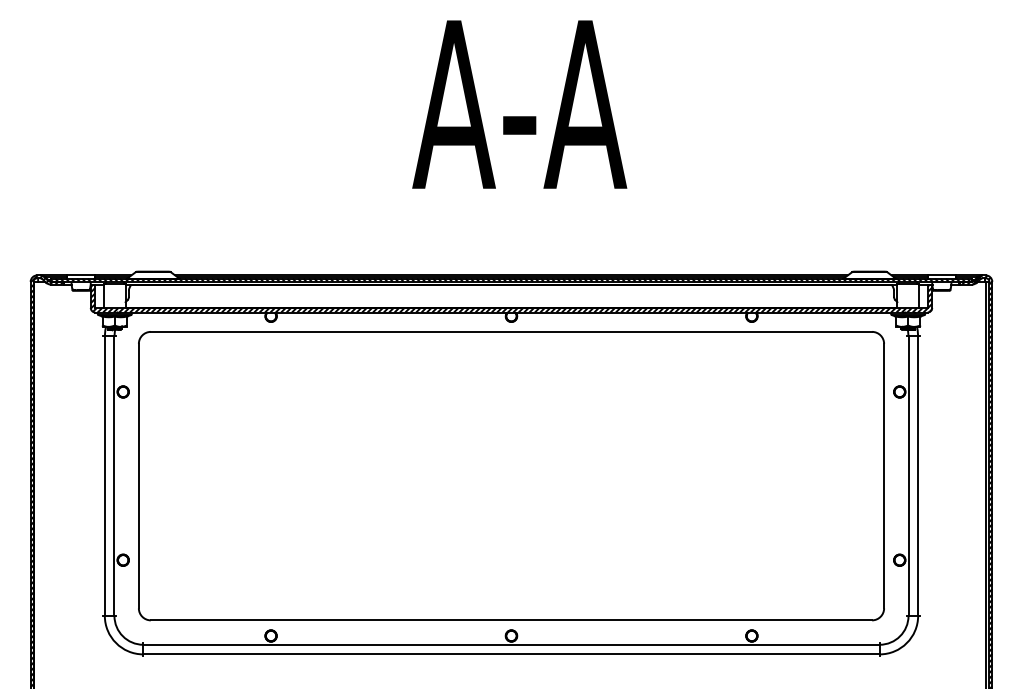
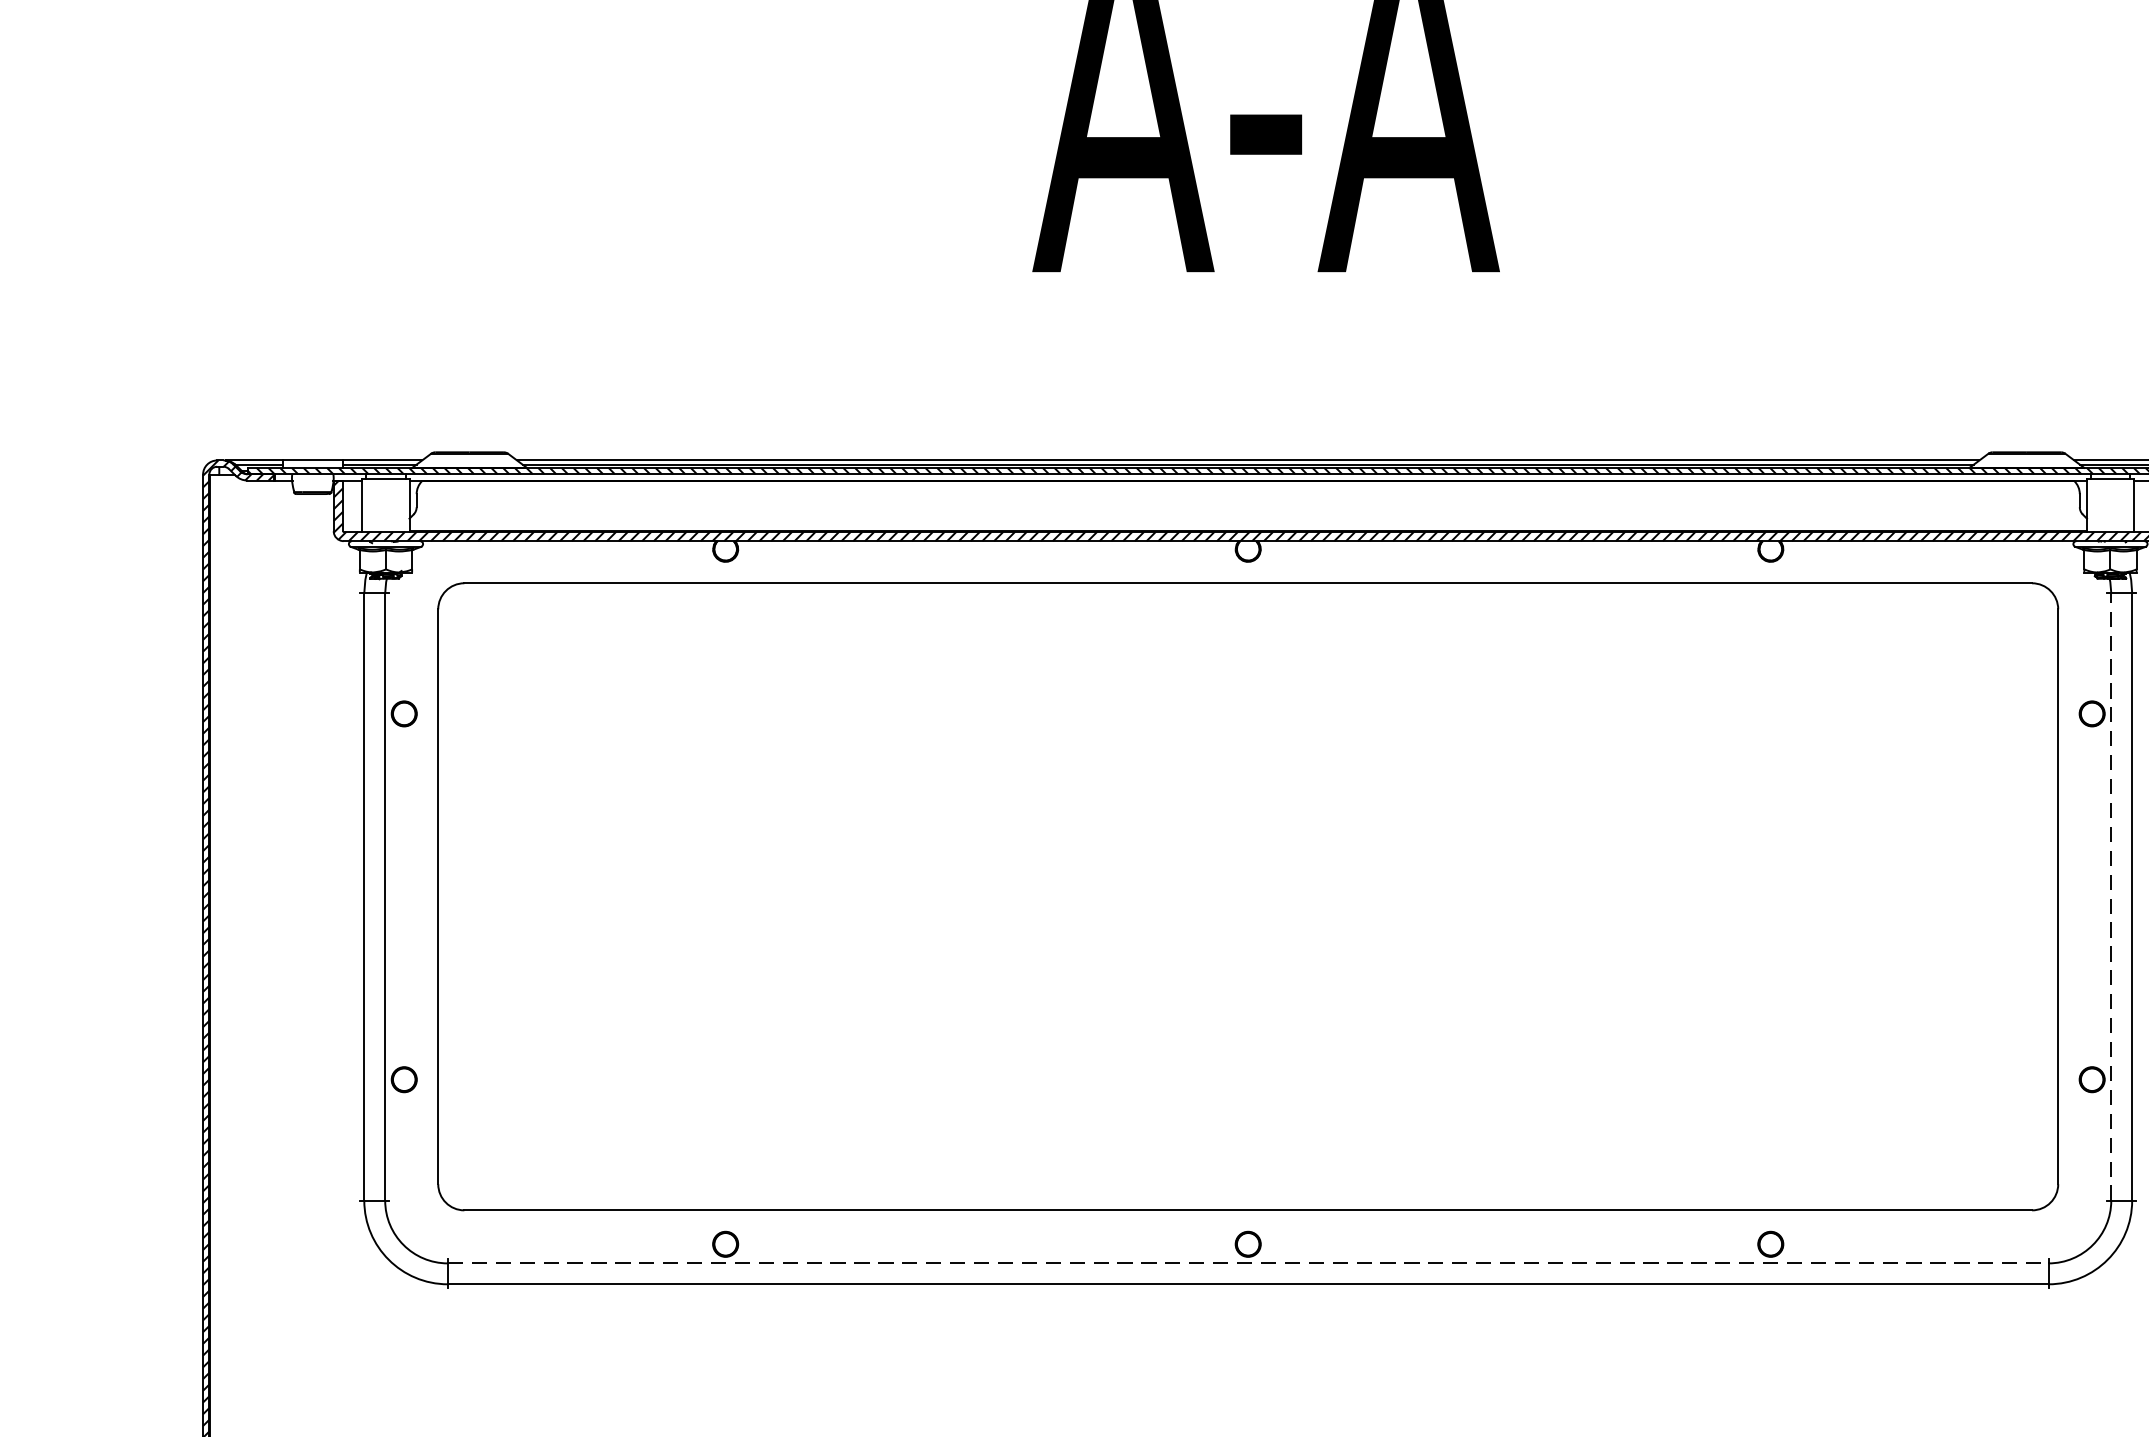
line: (908, 476) -> (2111, 897), solid -> dashed
line: (511, 644) -> (1248, 1262), solid -> dashed

